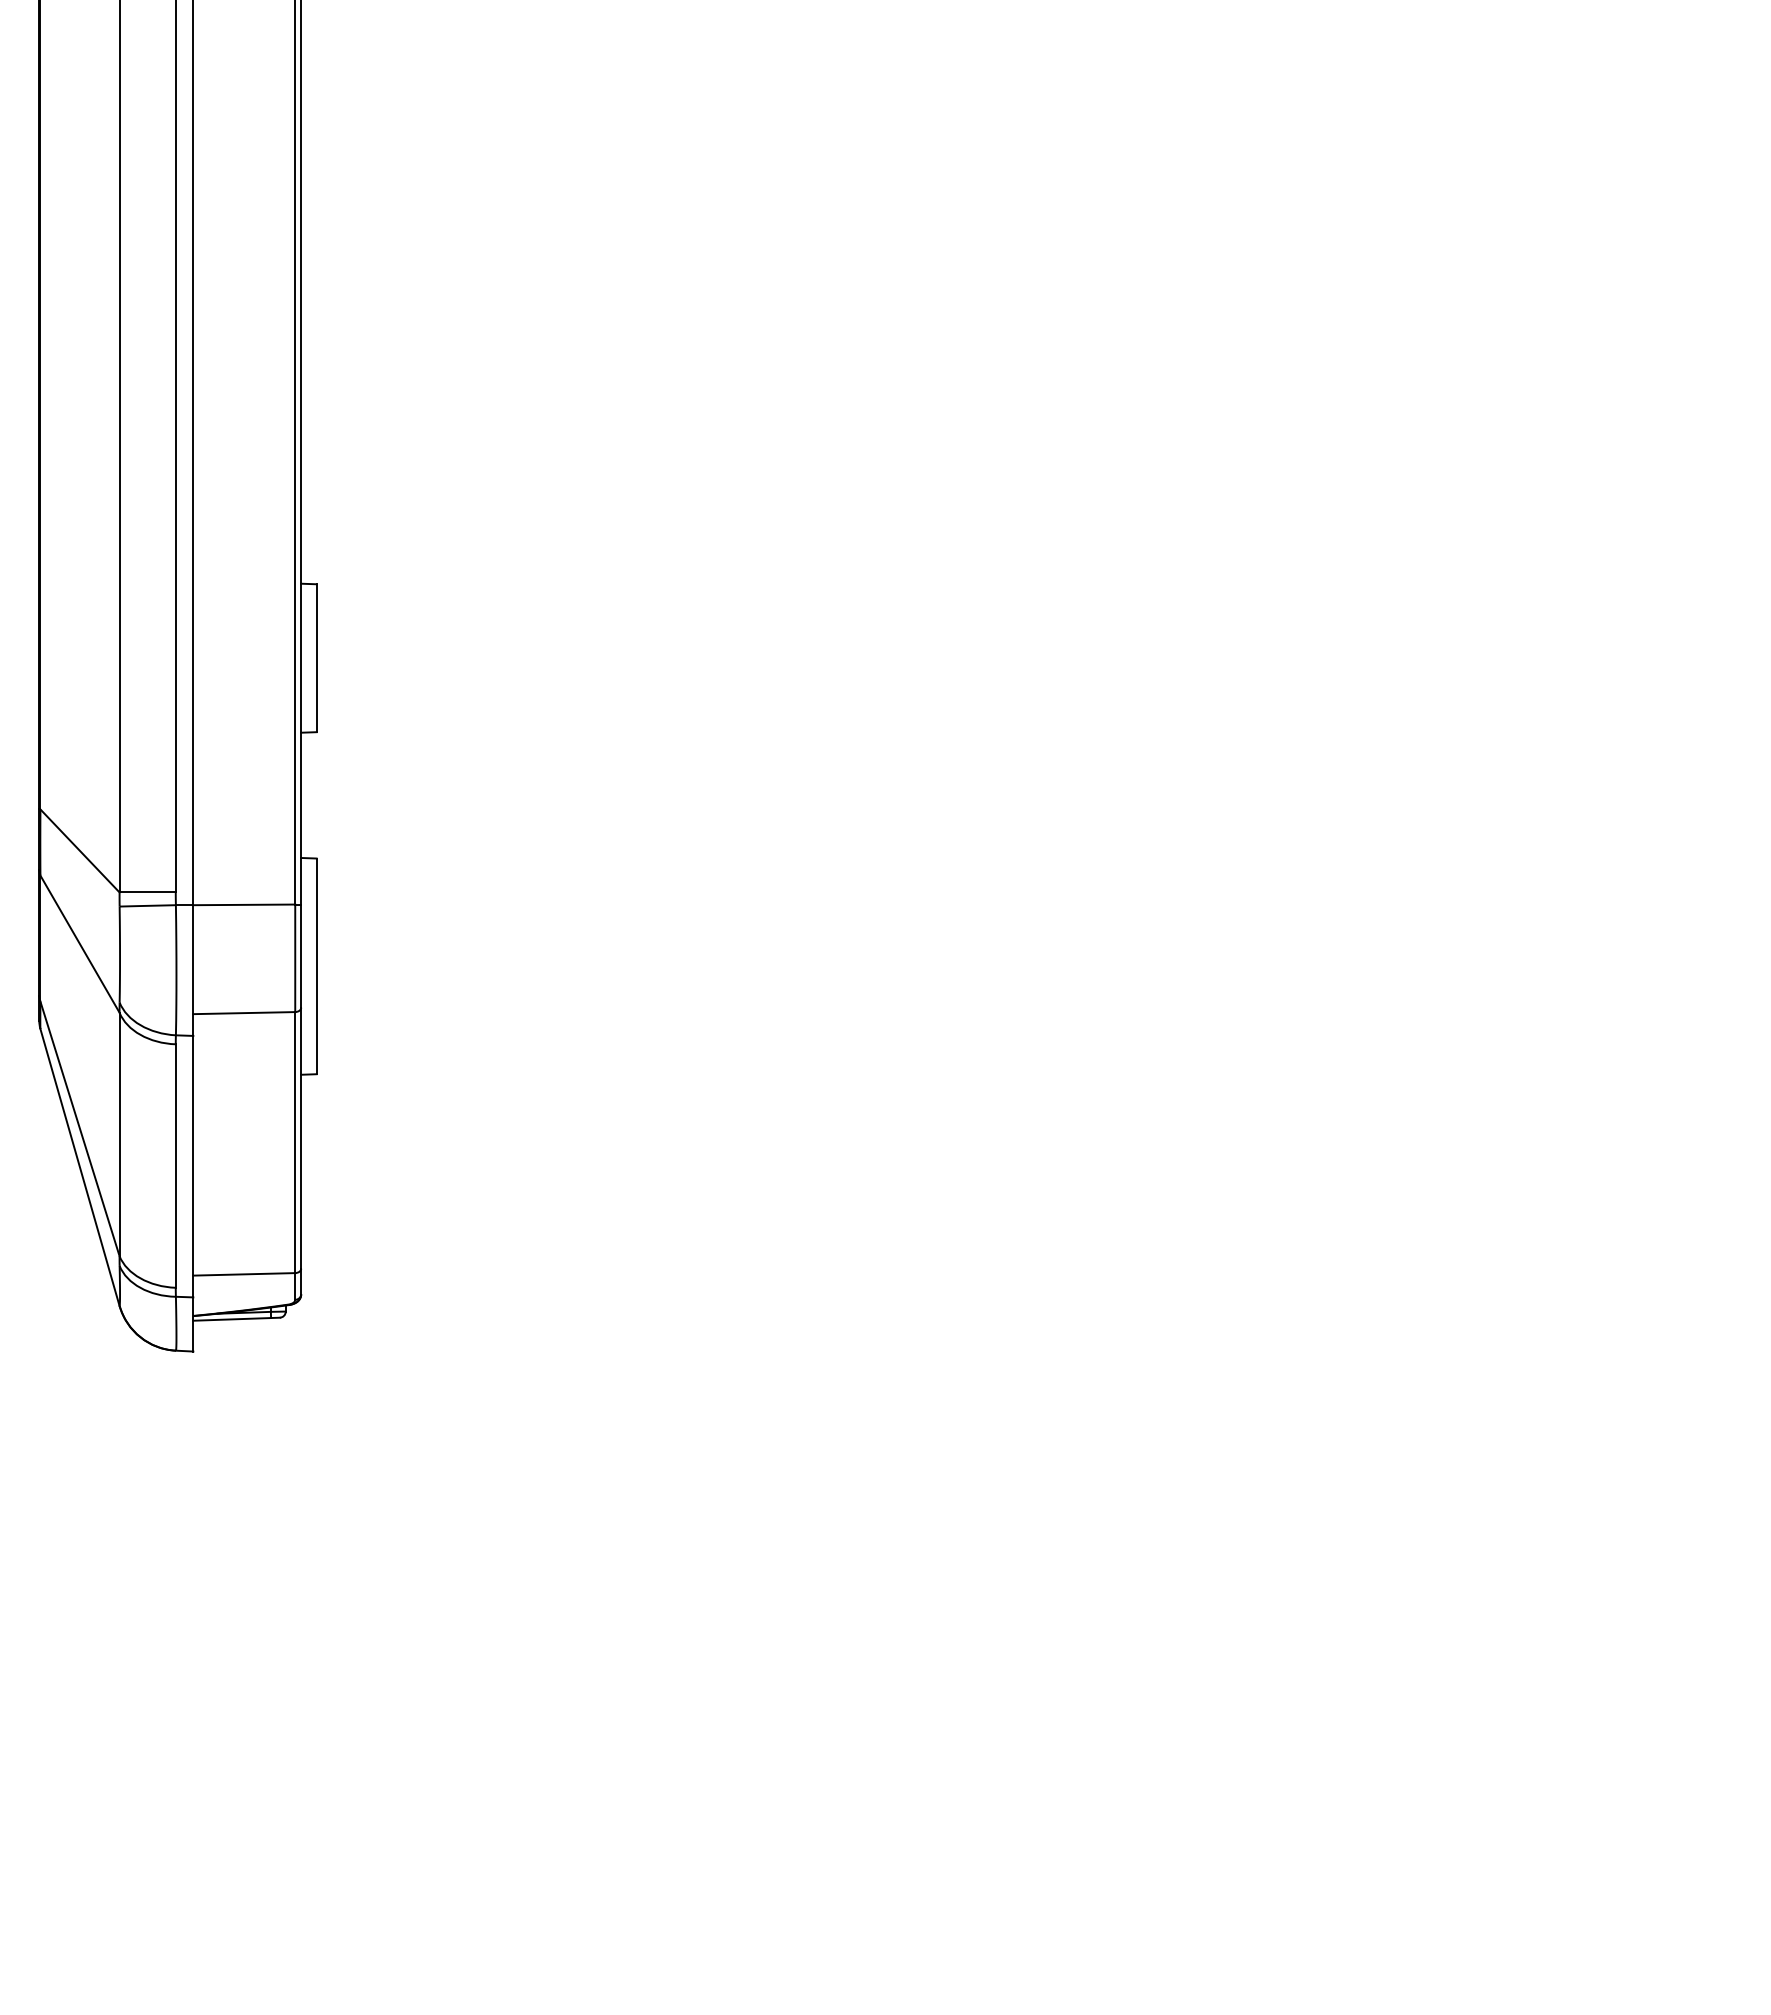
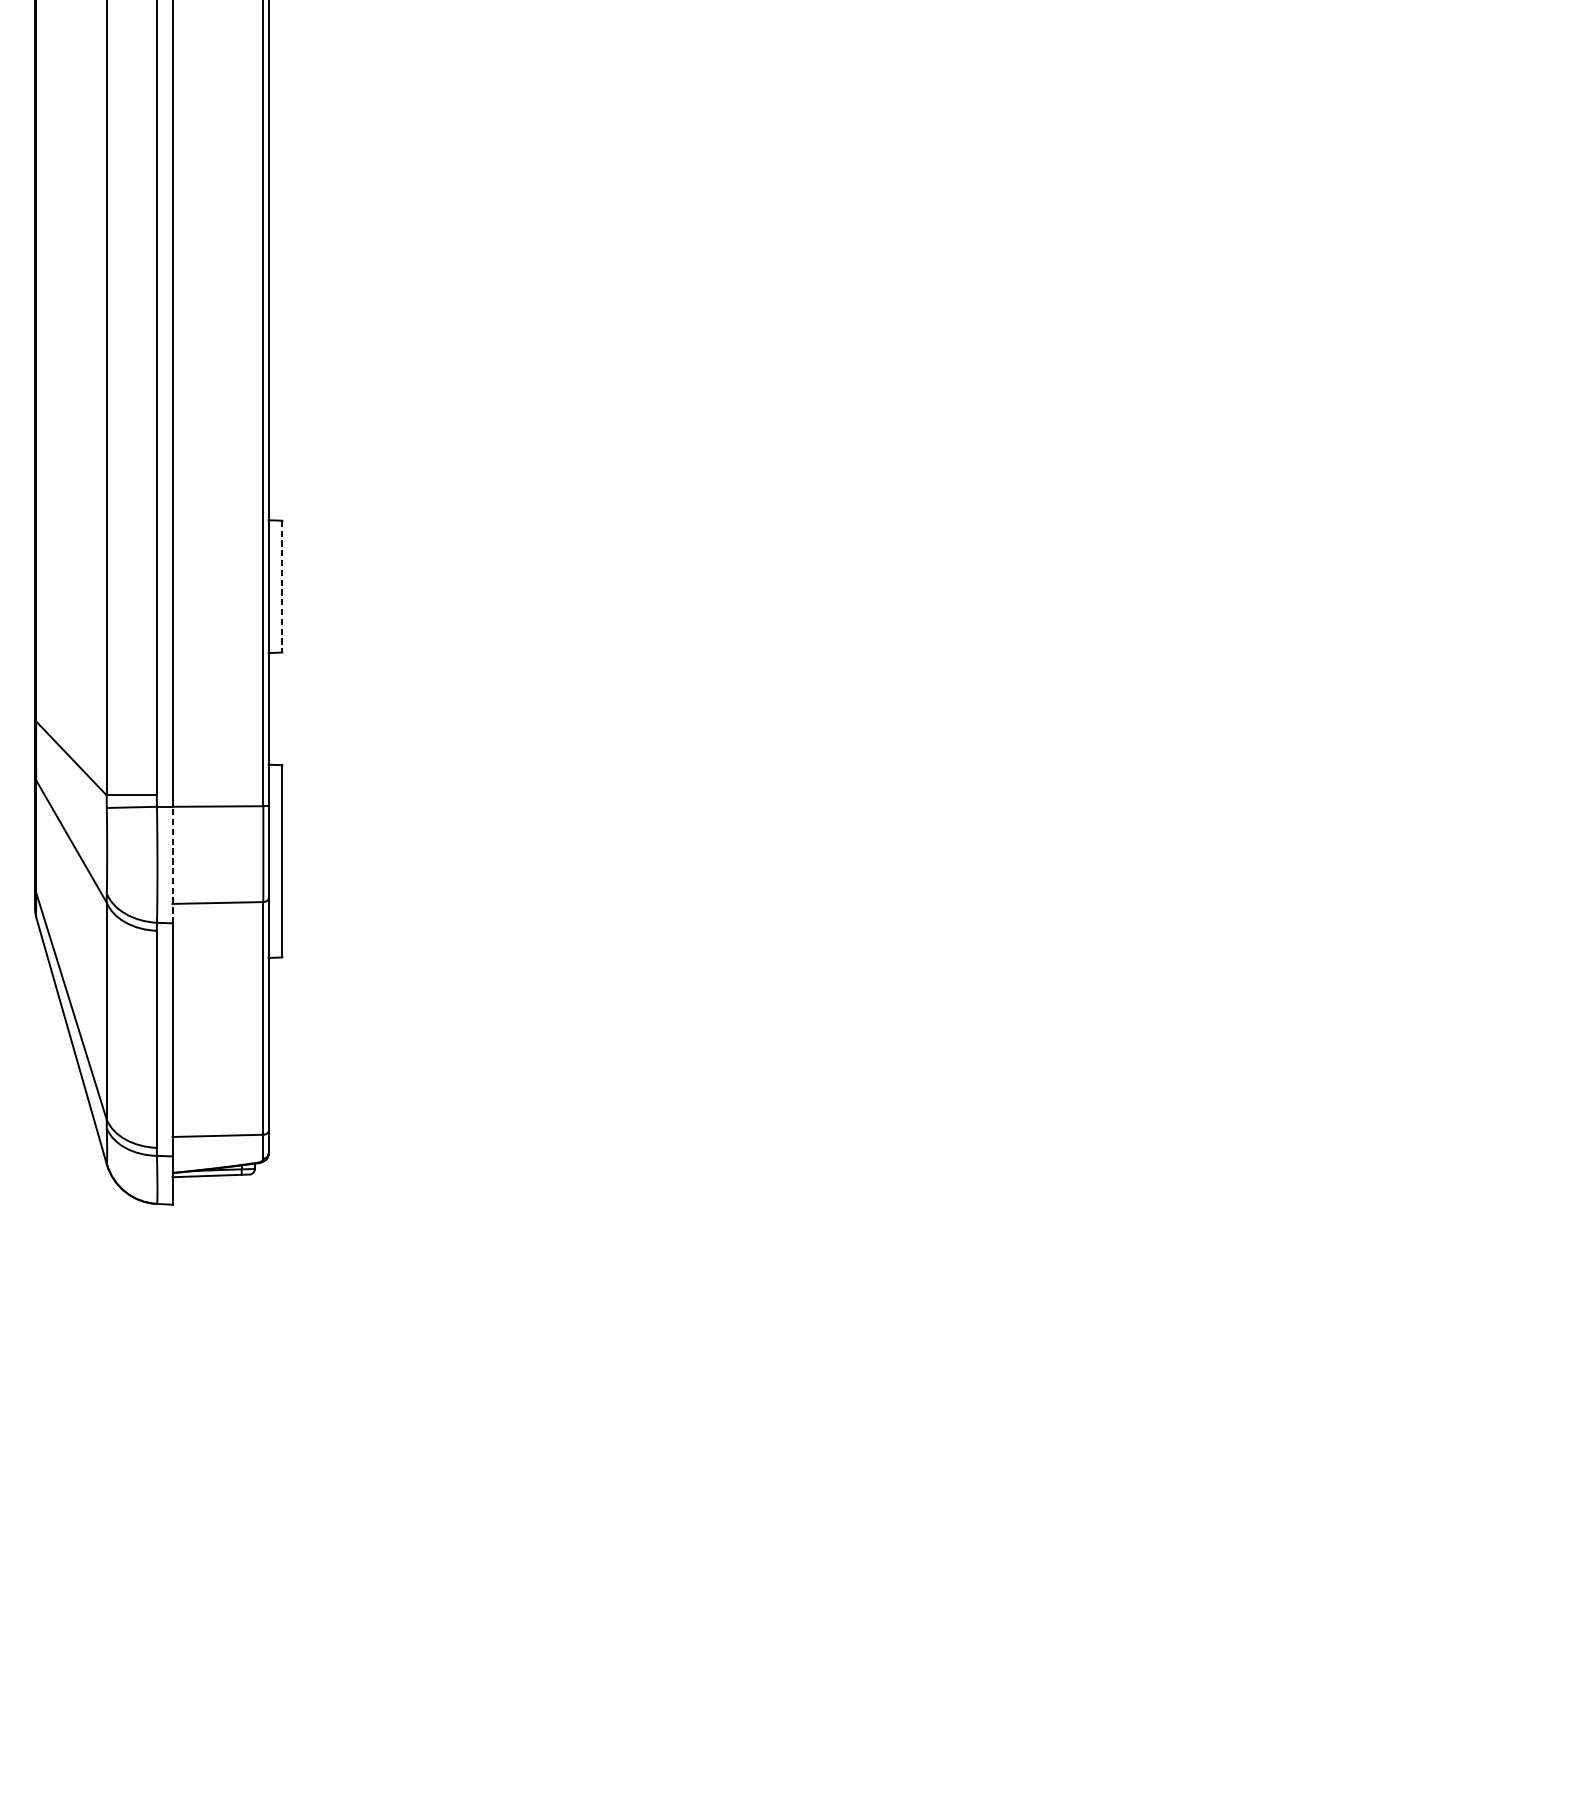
line: (316, 658) -> (282, 586), solid -> dashed
line: (193, 970) -> (172, 865), solid -> dashed

